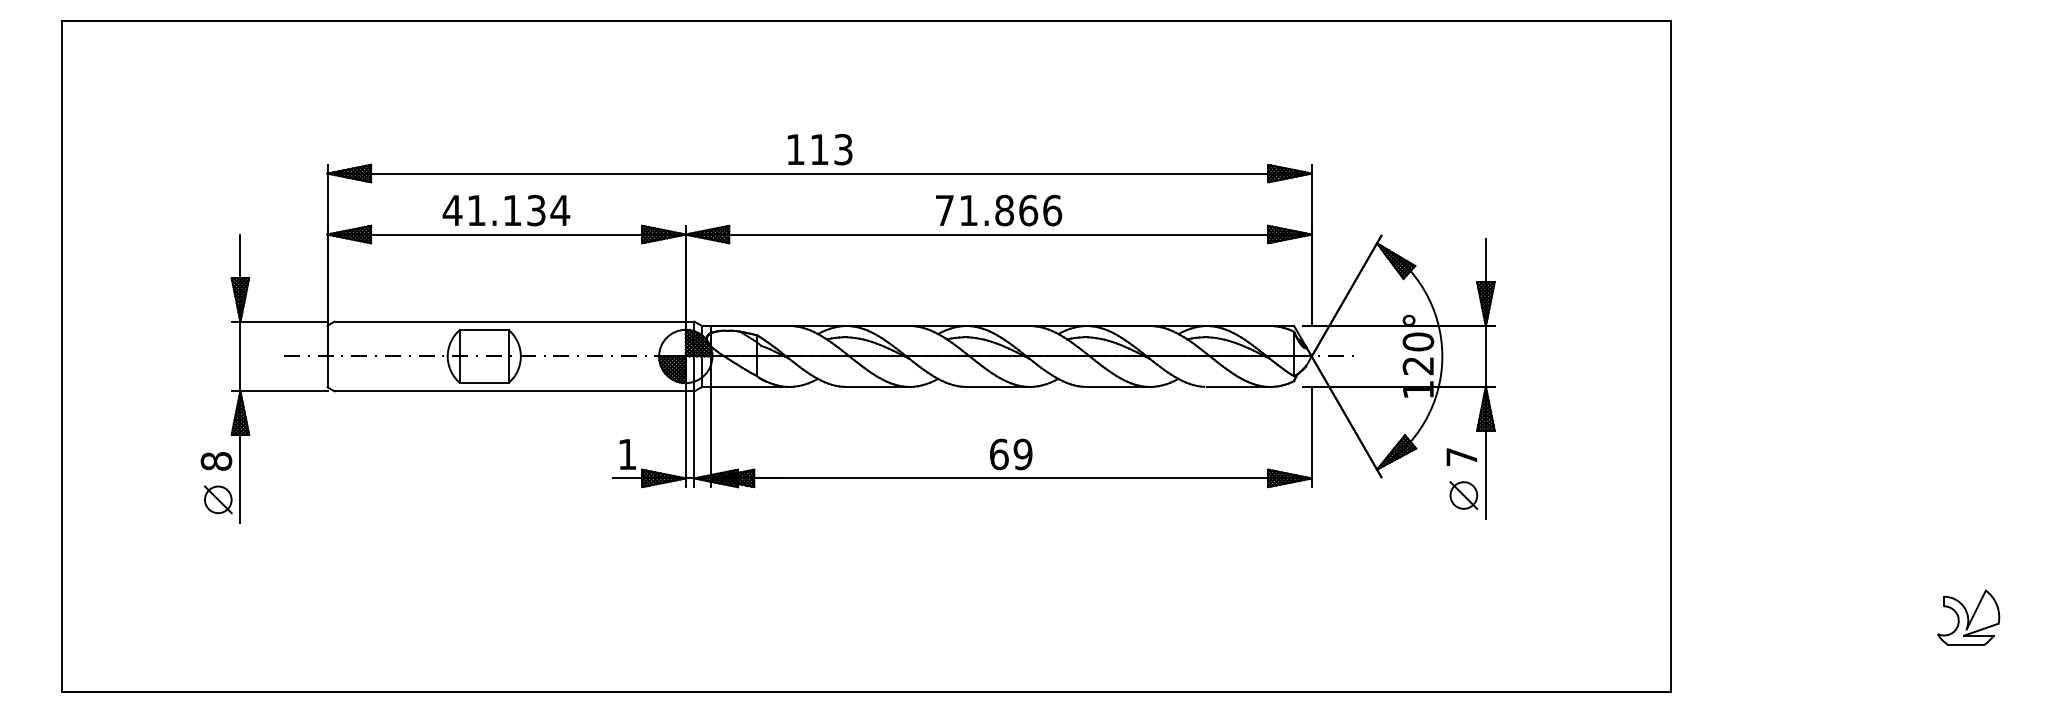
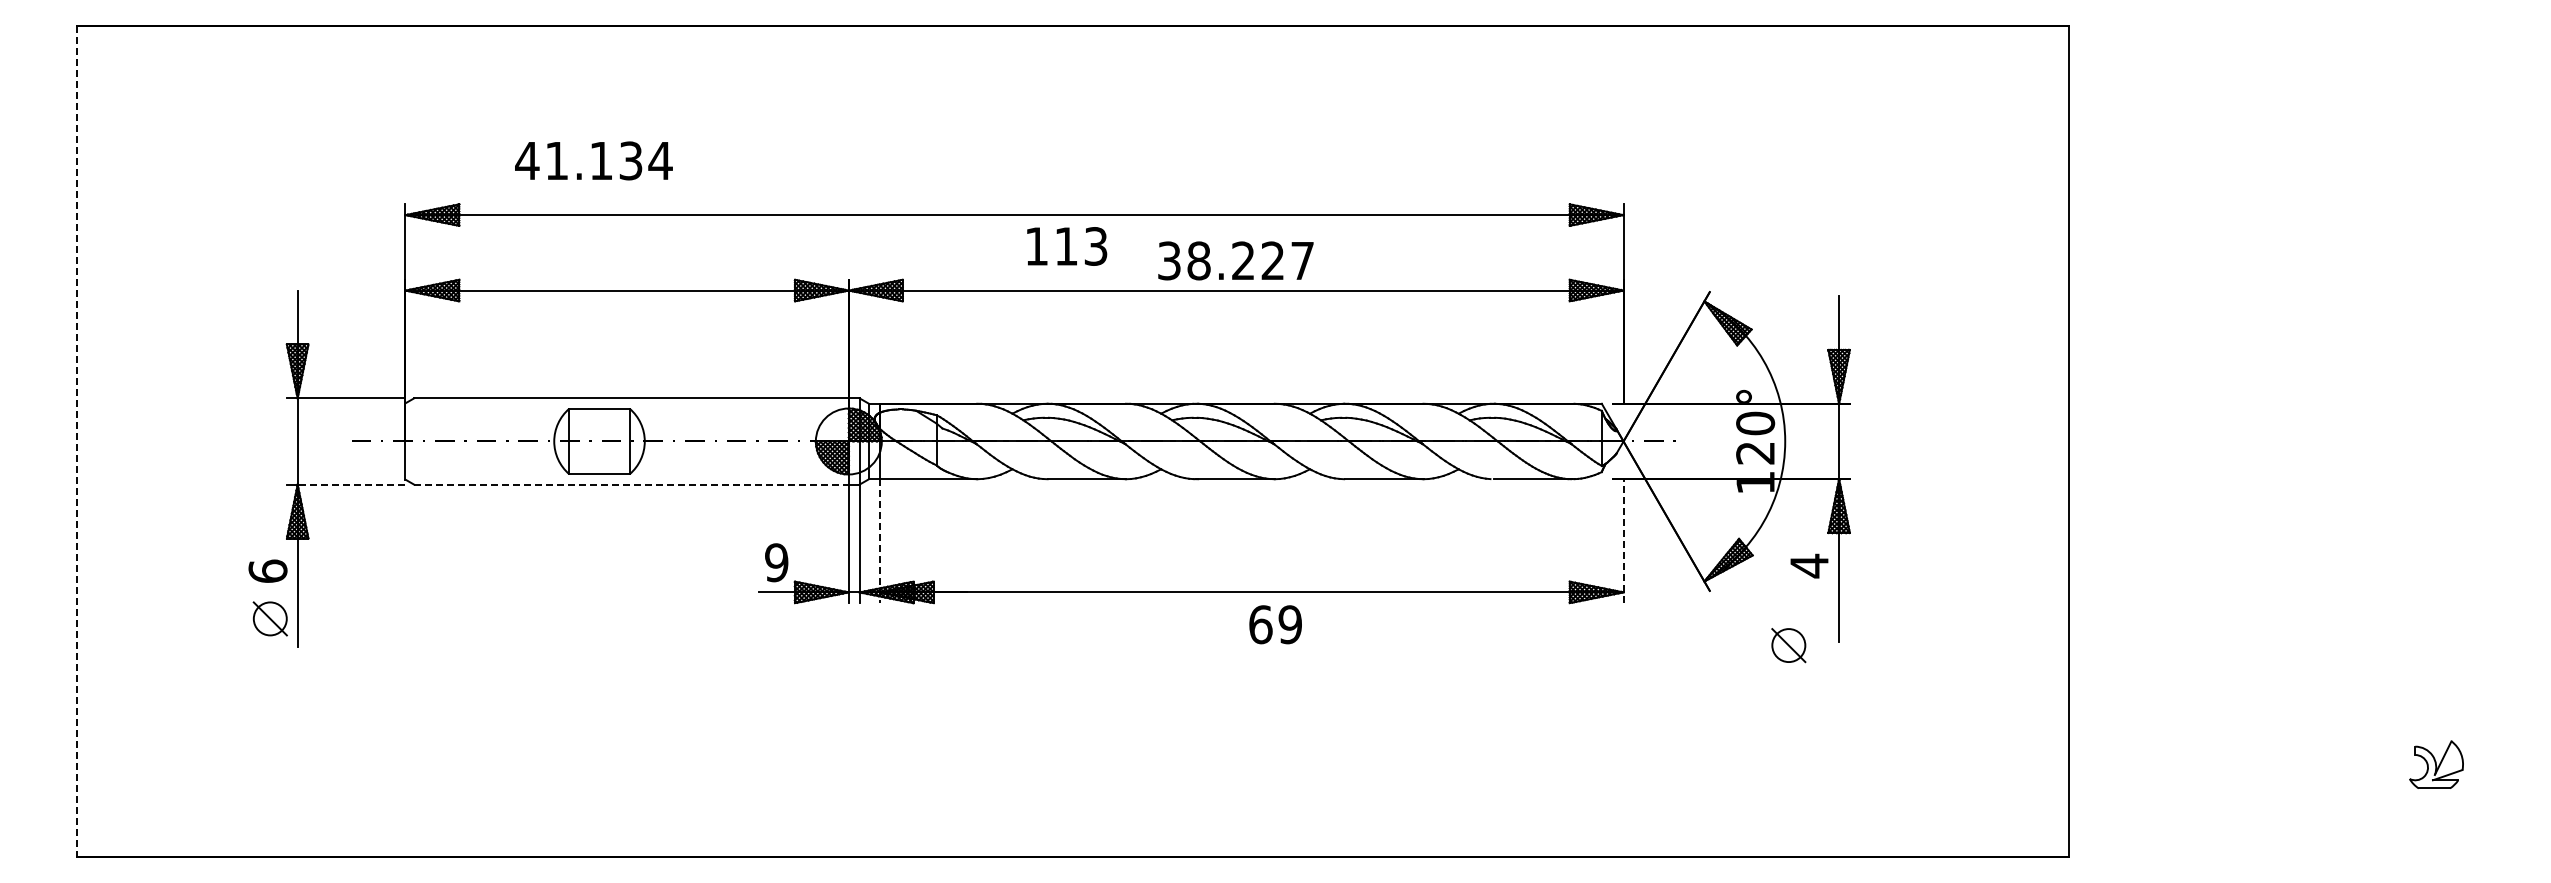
text: (820, 149) -> (1067, 246), moved
text: (506, 210) -> (593, 160), moved
text: (998, 210) -> (1236, 260), 71.866 -> 38.227
line: (61, 356) -> (76, 441), solid -> dashed
line: (283, 391) -> (351, 484), solid -> dashed
line: (510, 391) -> (631, 484), solid -> dashed
line: (710, 437) -> (879, 541), solid -> dashed
line: (1311, 437) -> (1623, 541), solid -> dashed
text: (627, 454) -> (776, 562), 1 -> 9
text: (1011, 454) -> (1275, 624), moved
text: (1461, 456) -> (1809, 565), 7 -> 4
text: (216, 460) -> (267, 570), 8 -> 6
part: (1463, 495) -> (1788, 645), moved
part: (1968, 617) -> (2436, 764), size x0.7

